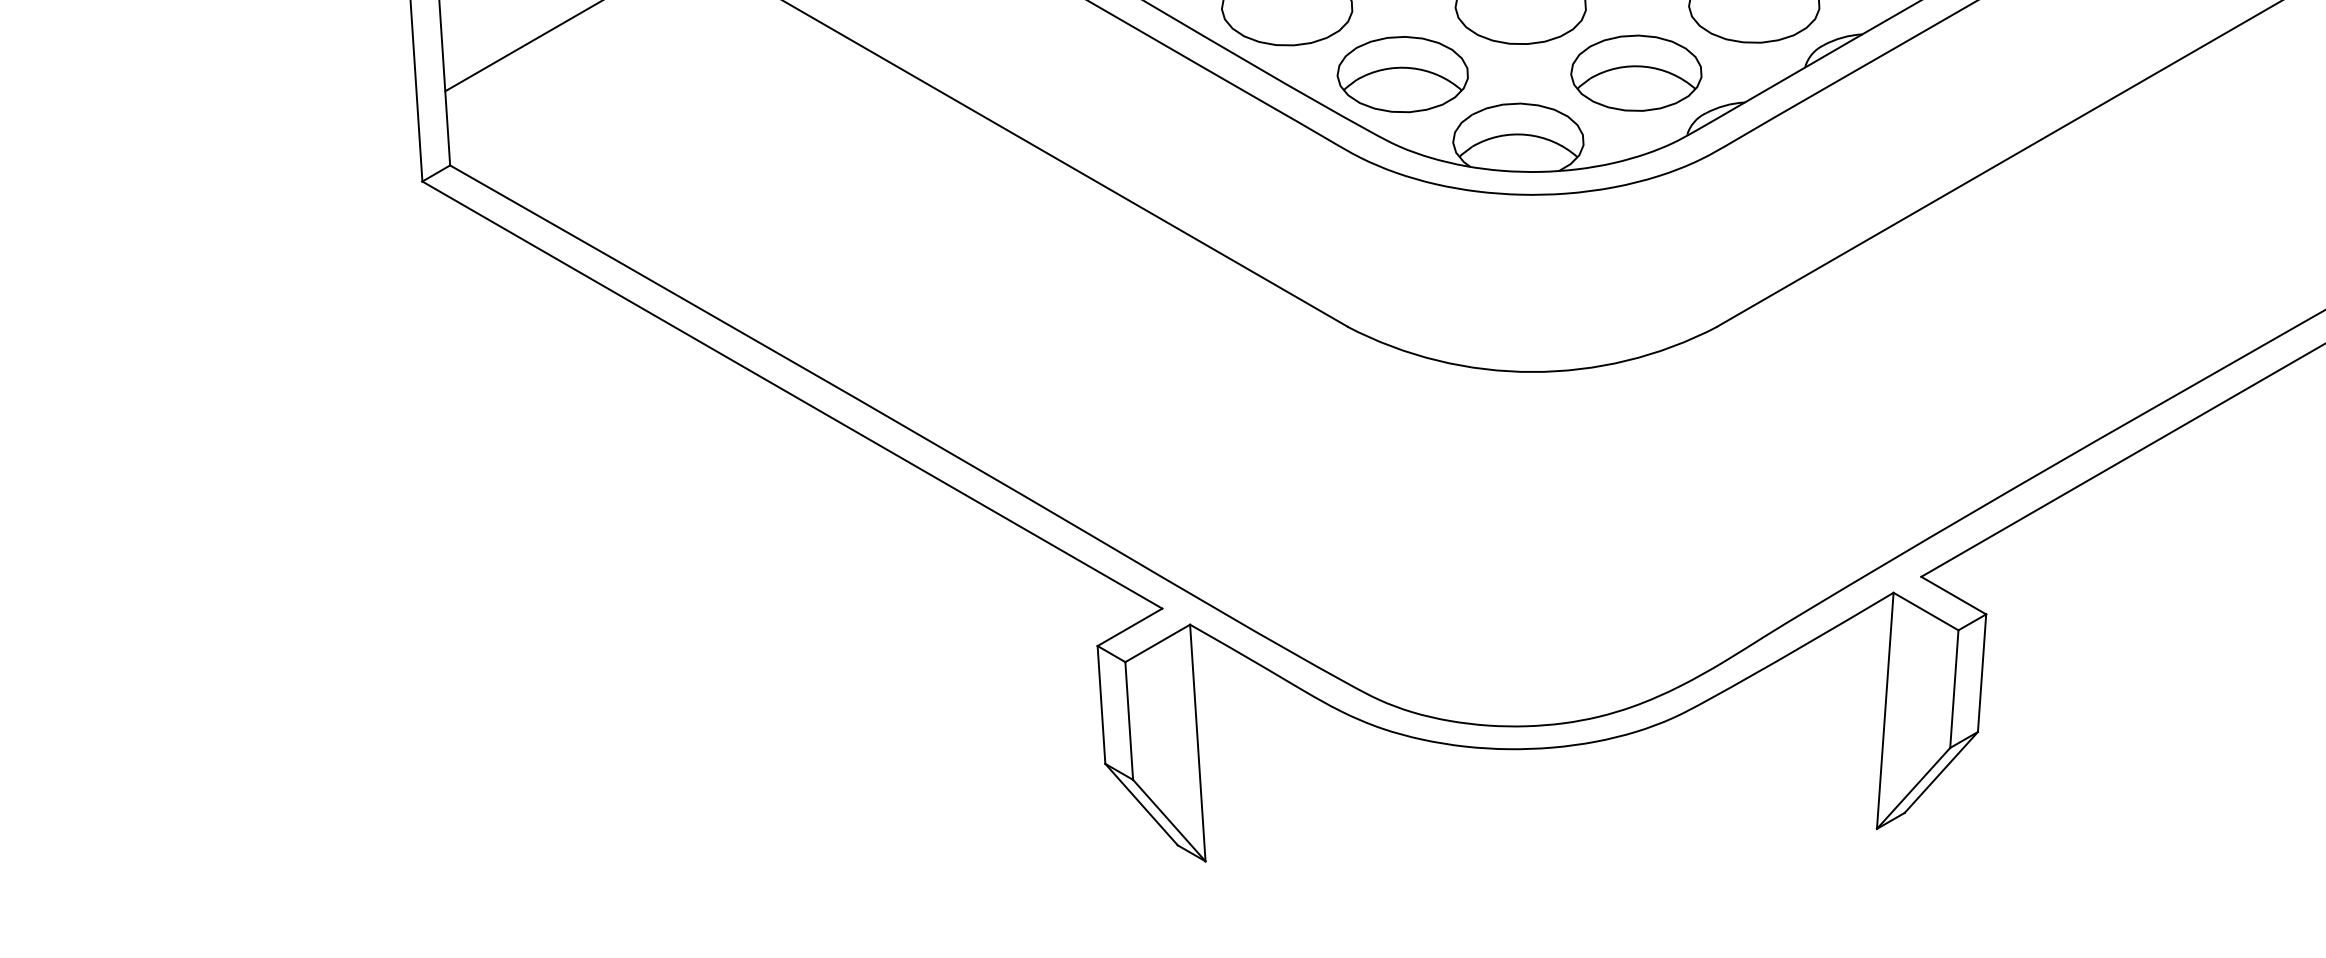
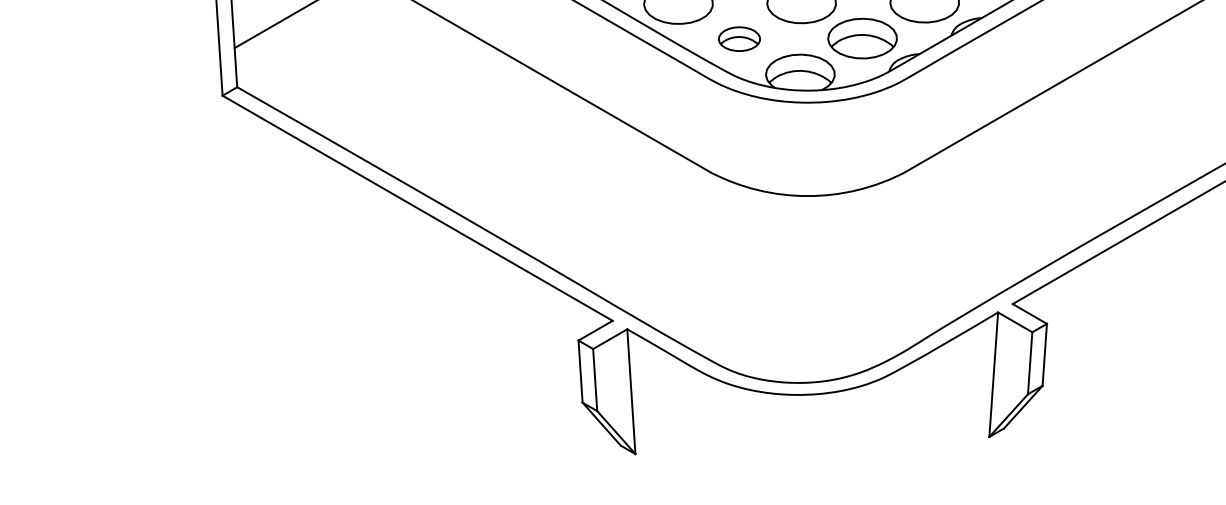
part: (1402, 73) -> (739, 38), size x0.6

